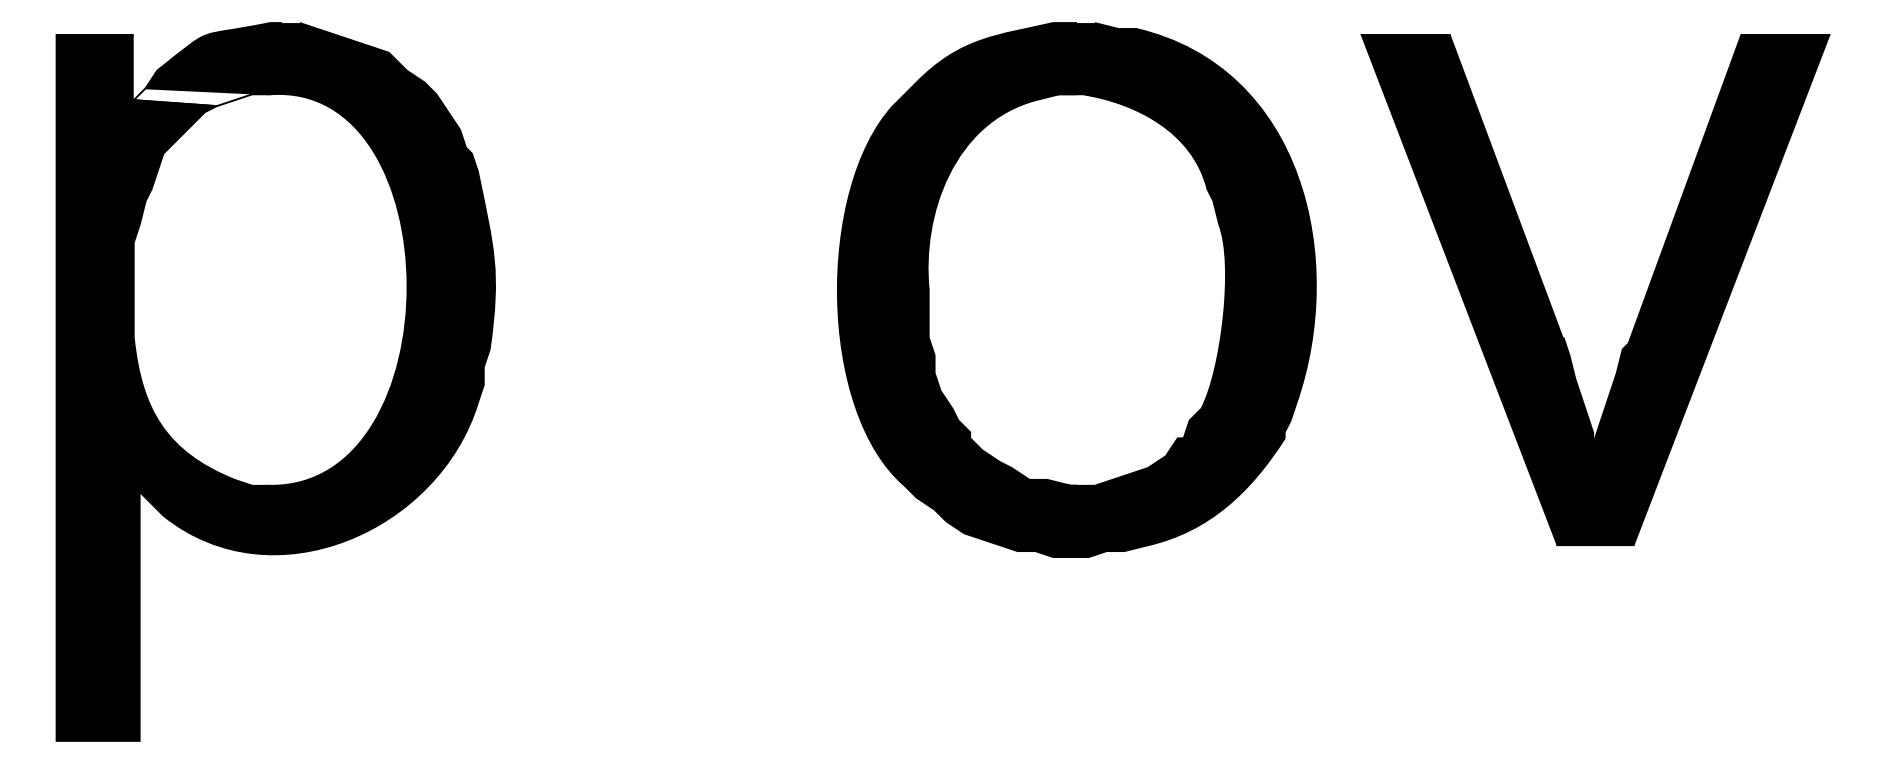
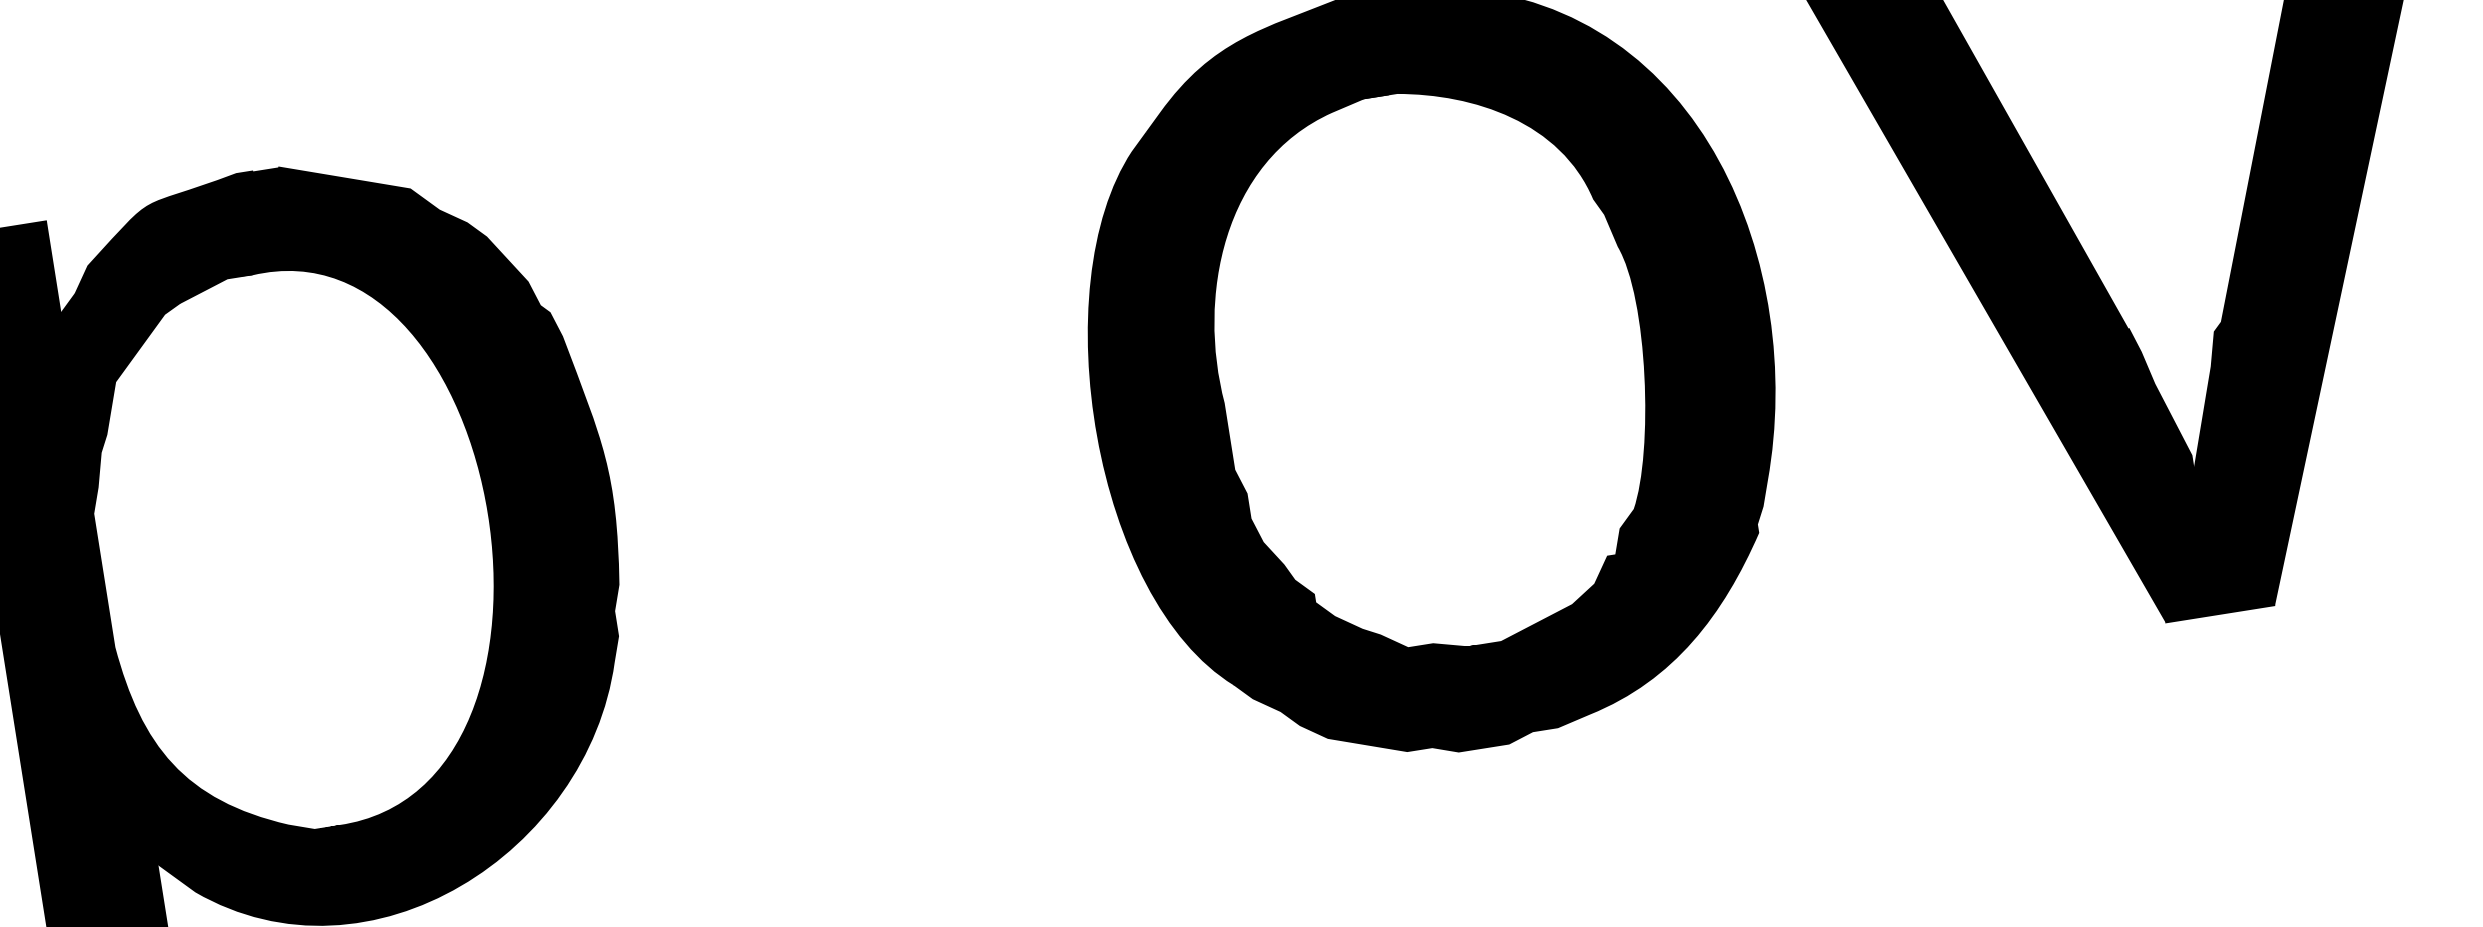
fill: (201, 97) -> (156, 294), added

